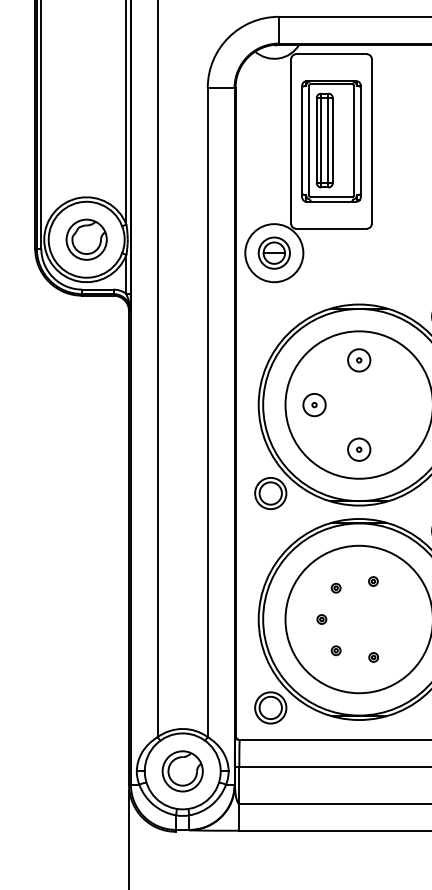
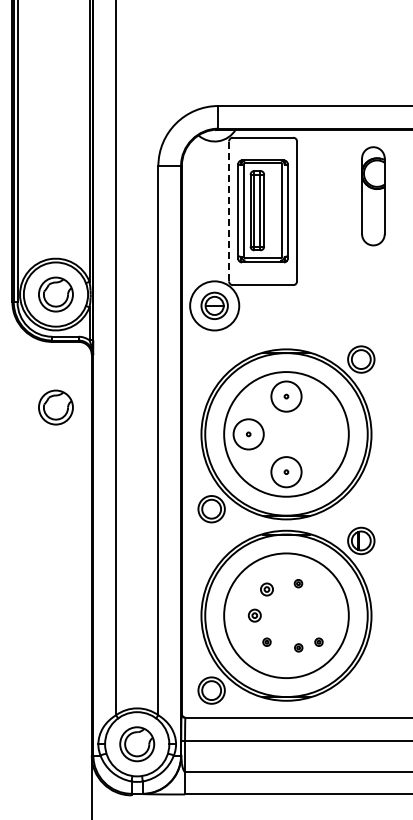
line: (291, 141) -> (229, 211), solid -> dashed
circle: (359, 360) -> (286, 396), size x1.6
part: (86, 373) -> (55, 407), added
circle: (314, 404) -> (248, 433), size x1.6
circle: (359, 448) -> (286, 471), size x1.6
part: (335, 587) -> (266, 588), size x1.6
part: (321, 619) -> (254, 615), size x1.6
part: (397, 649) -> (318, 641), added

